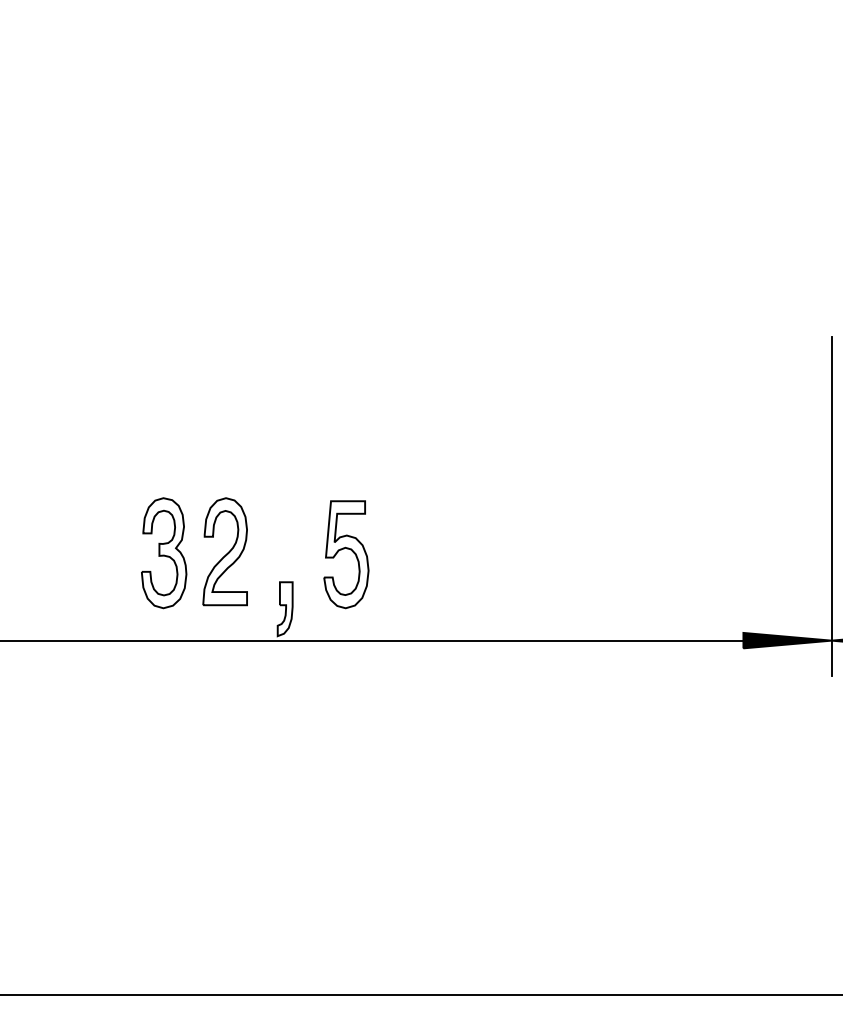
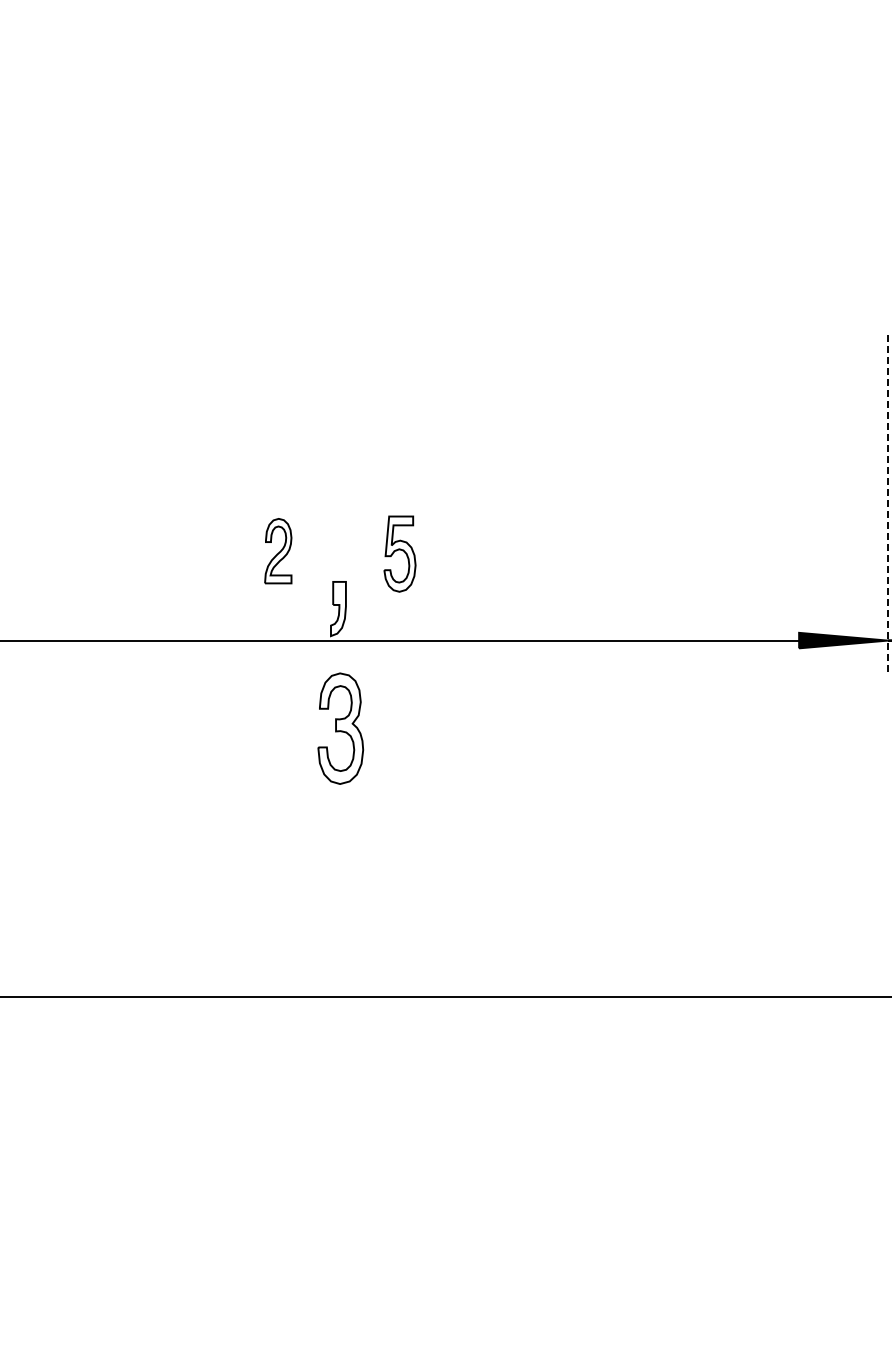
line: (831, 506) -> (887, 505), solid -> dashed
part: (225, 551) -> (278, 550), size x0.6
part: (163, 553) -> (340, 728), moved
part: (345, 553) -> (399, 553), size x0.7

